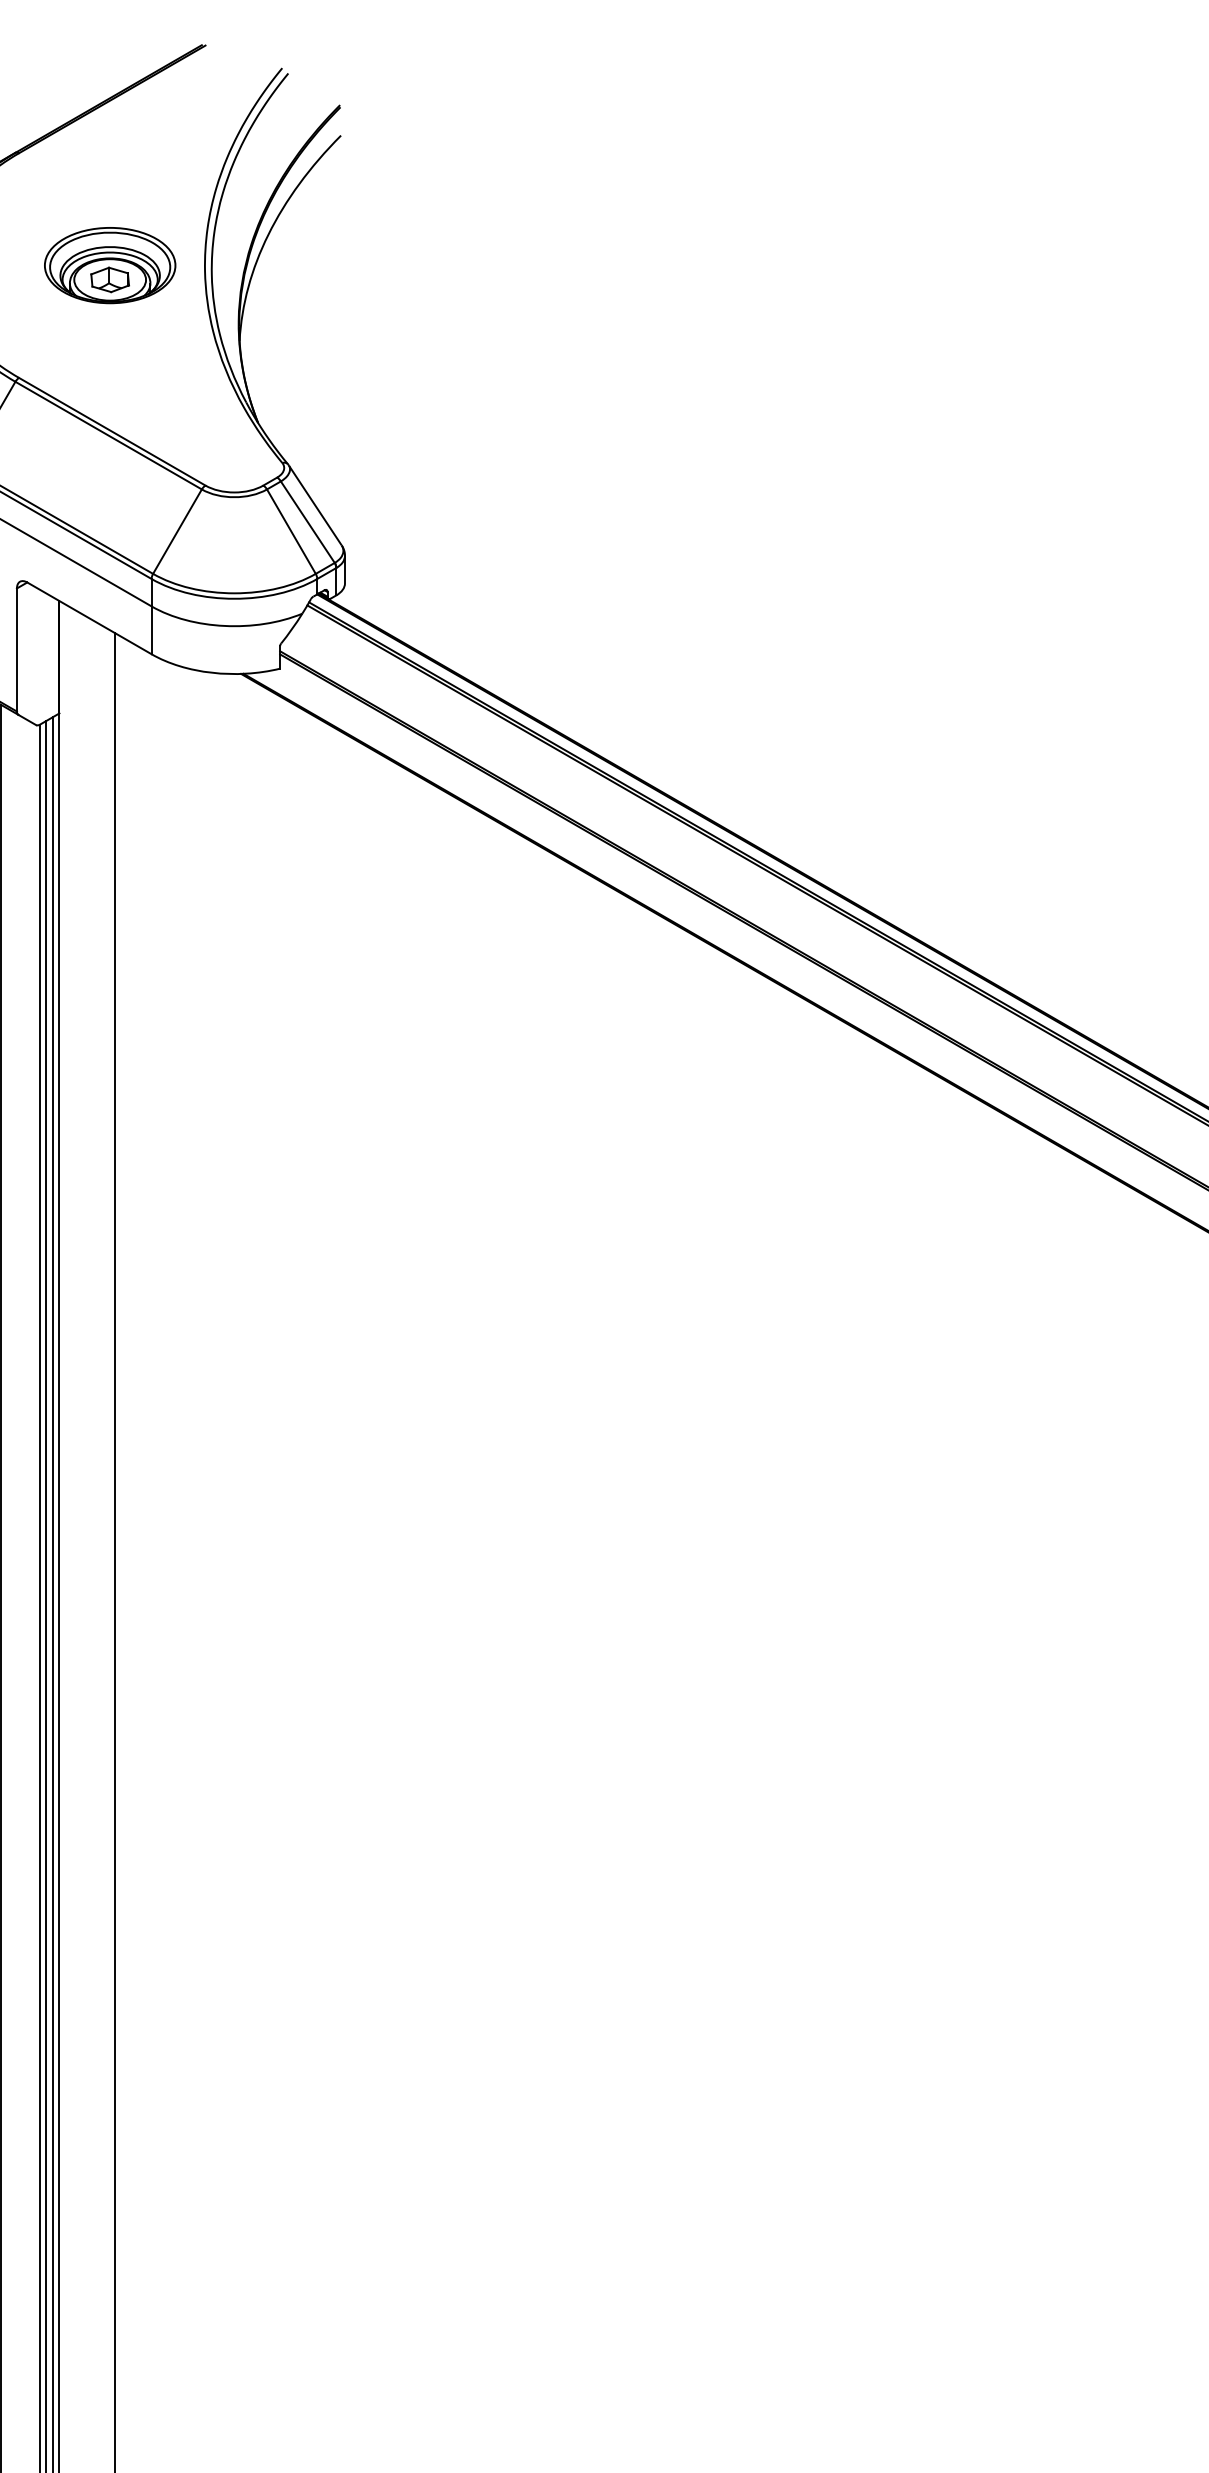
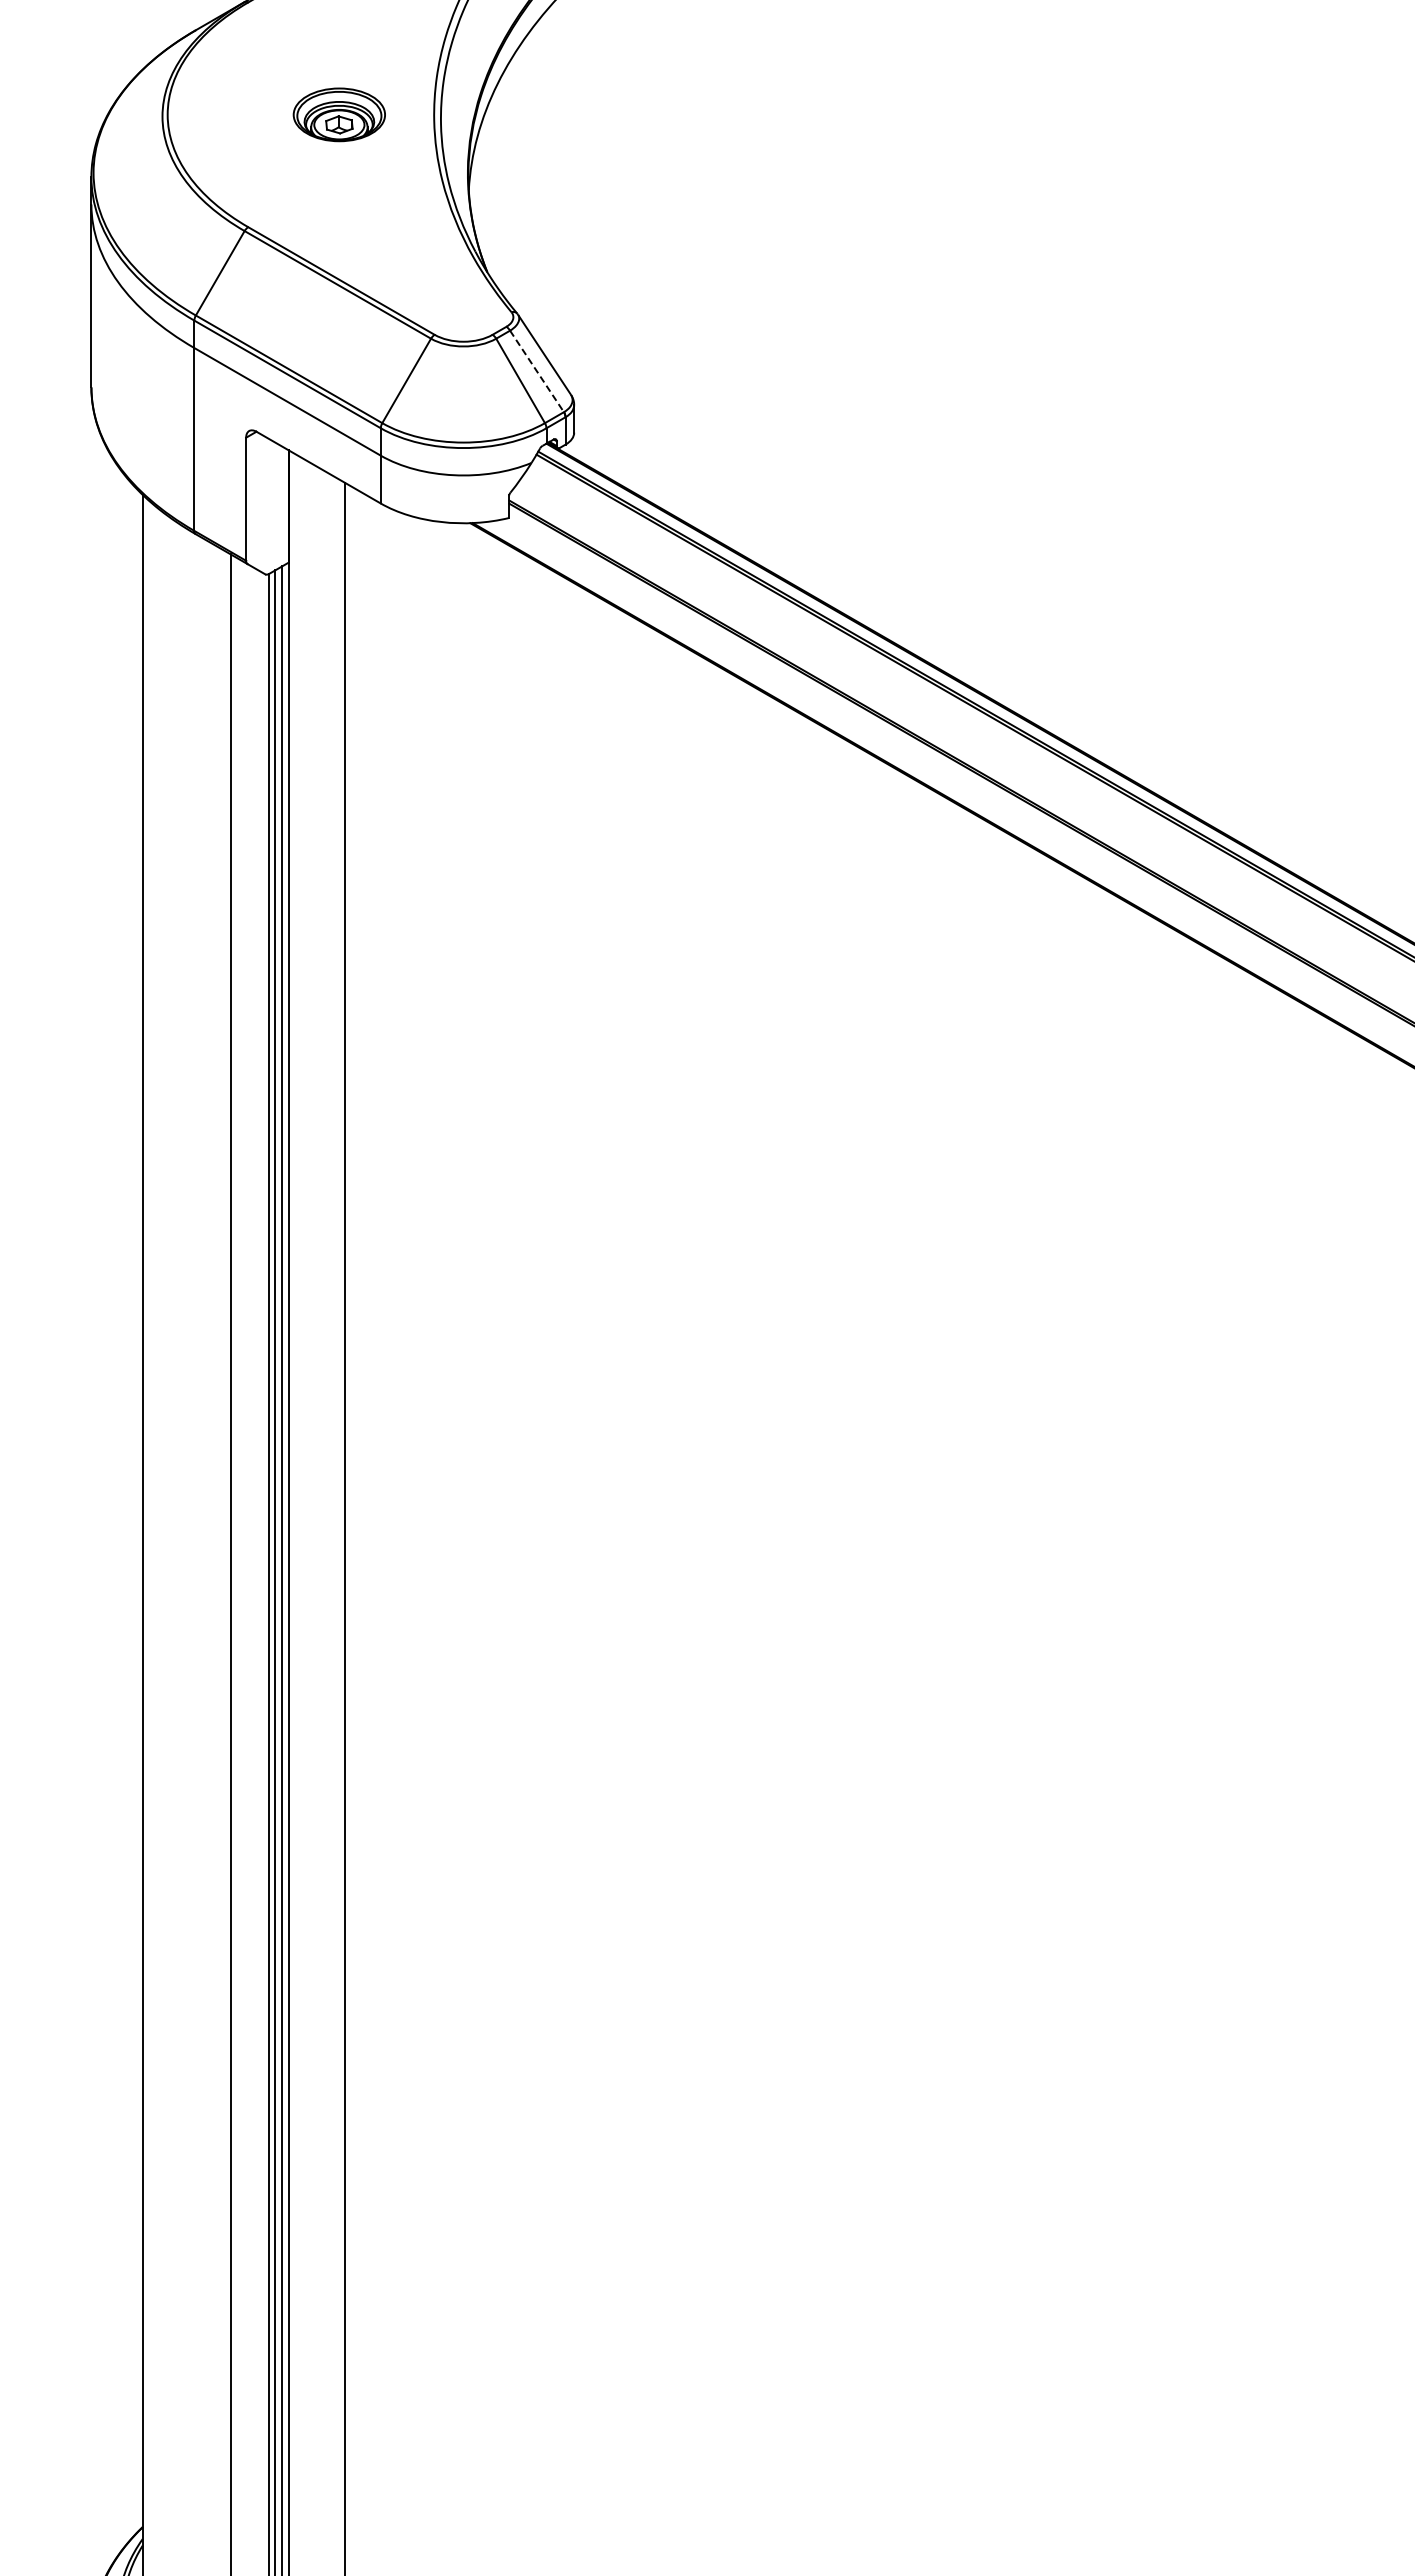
part: (110, 265) -> (339, 114), size x0.7
line: (308, 522) -> (537, 371), solid -> dashed

